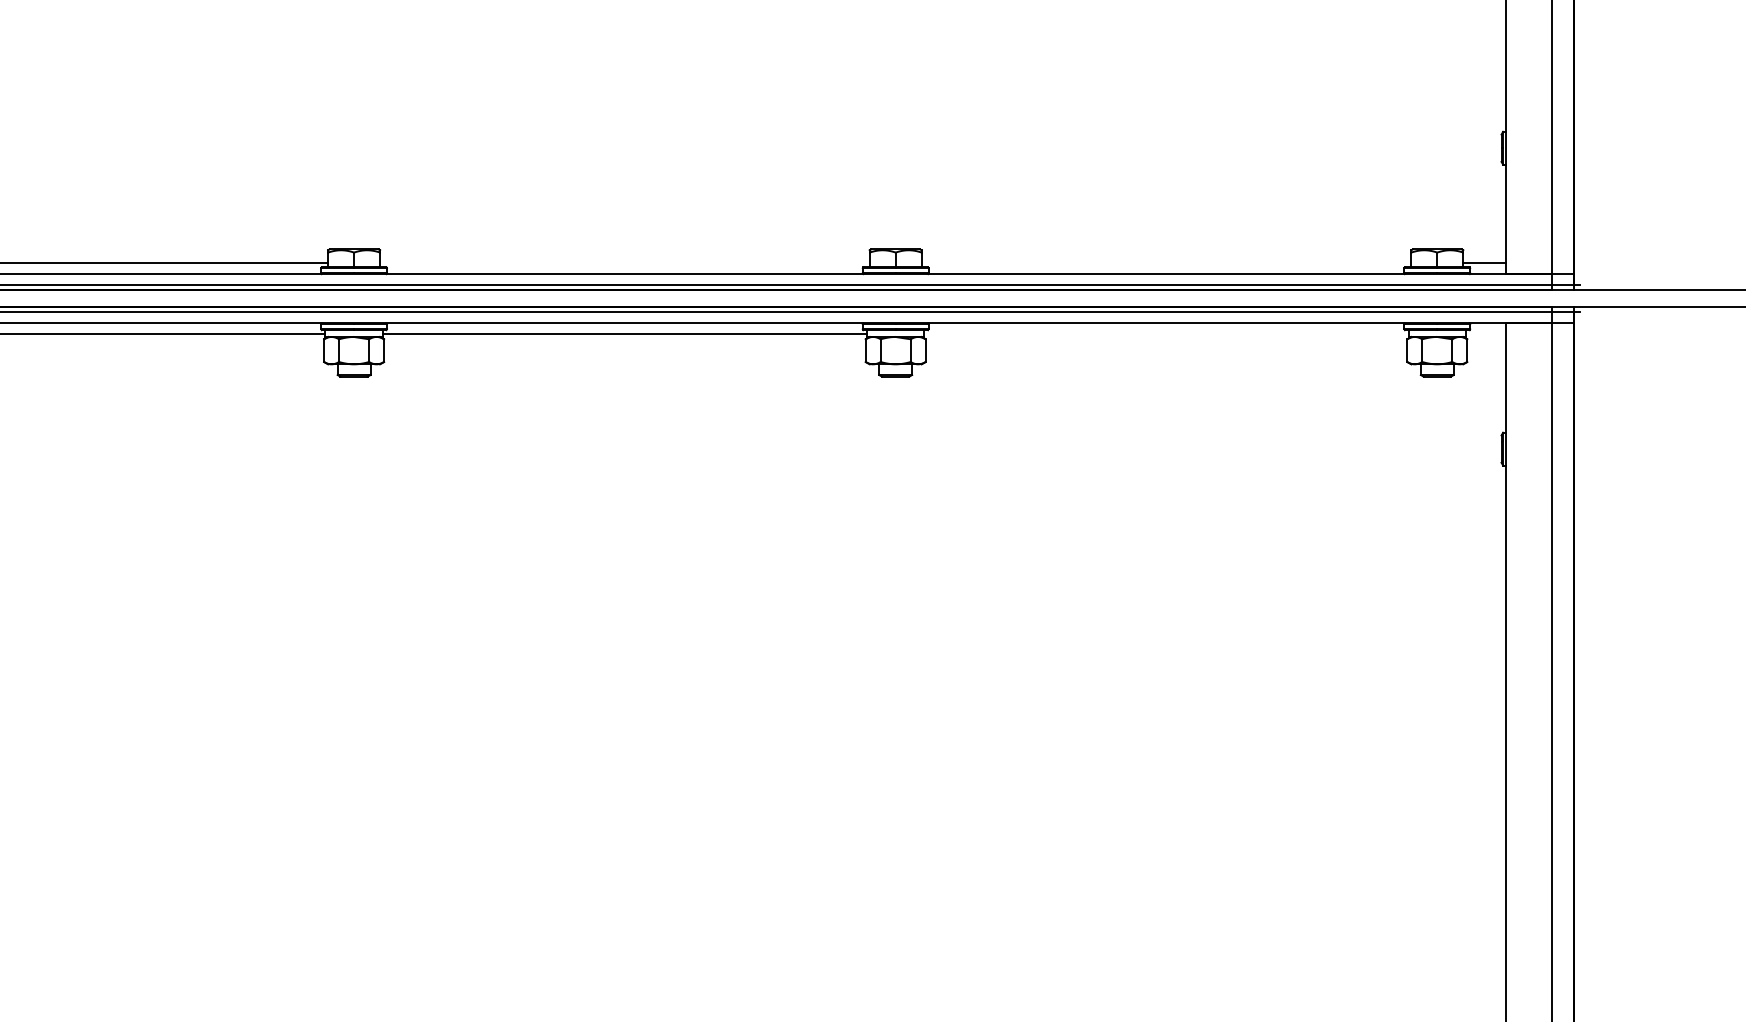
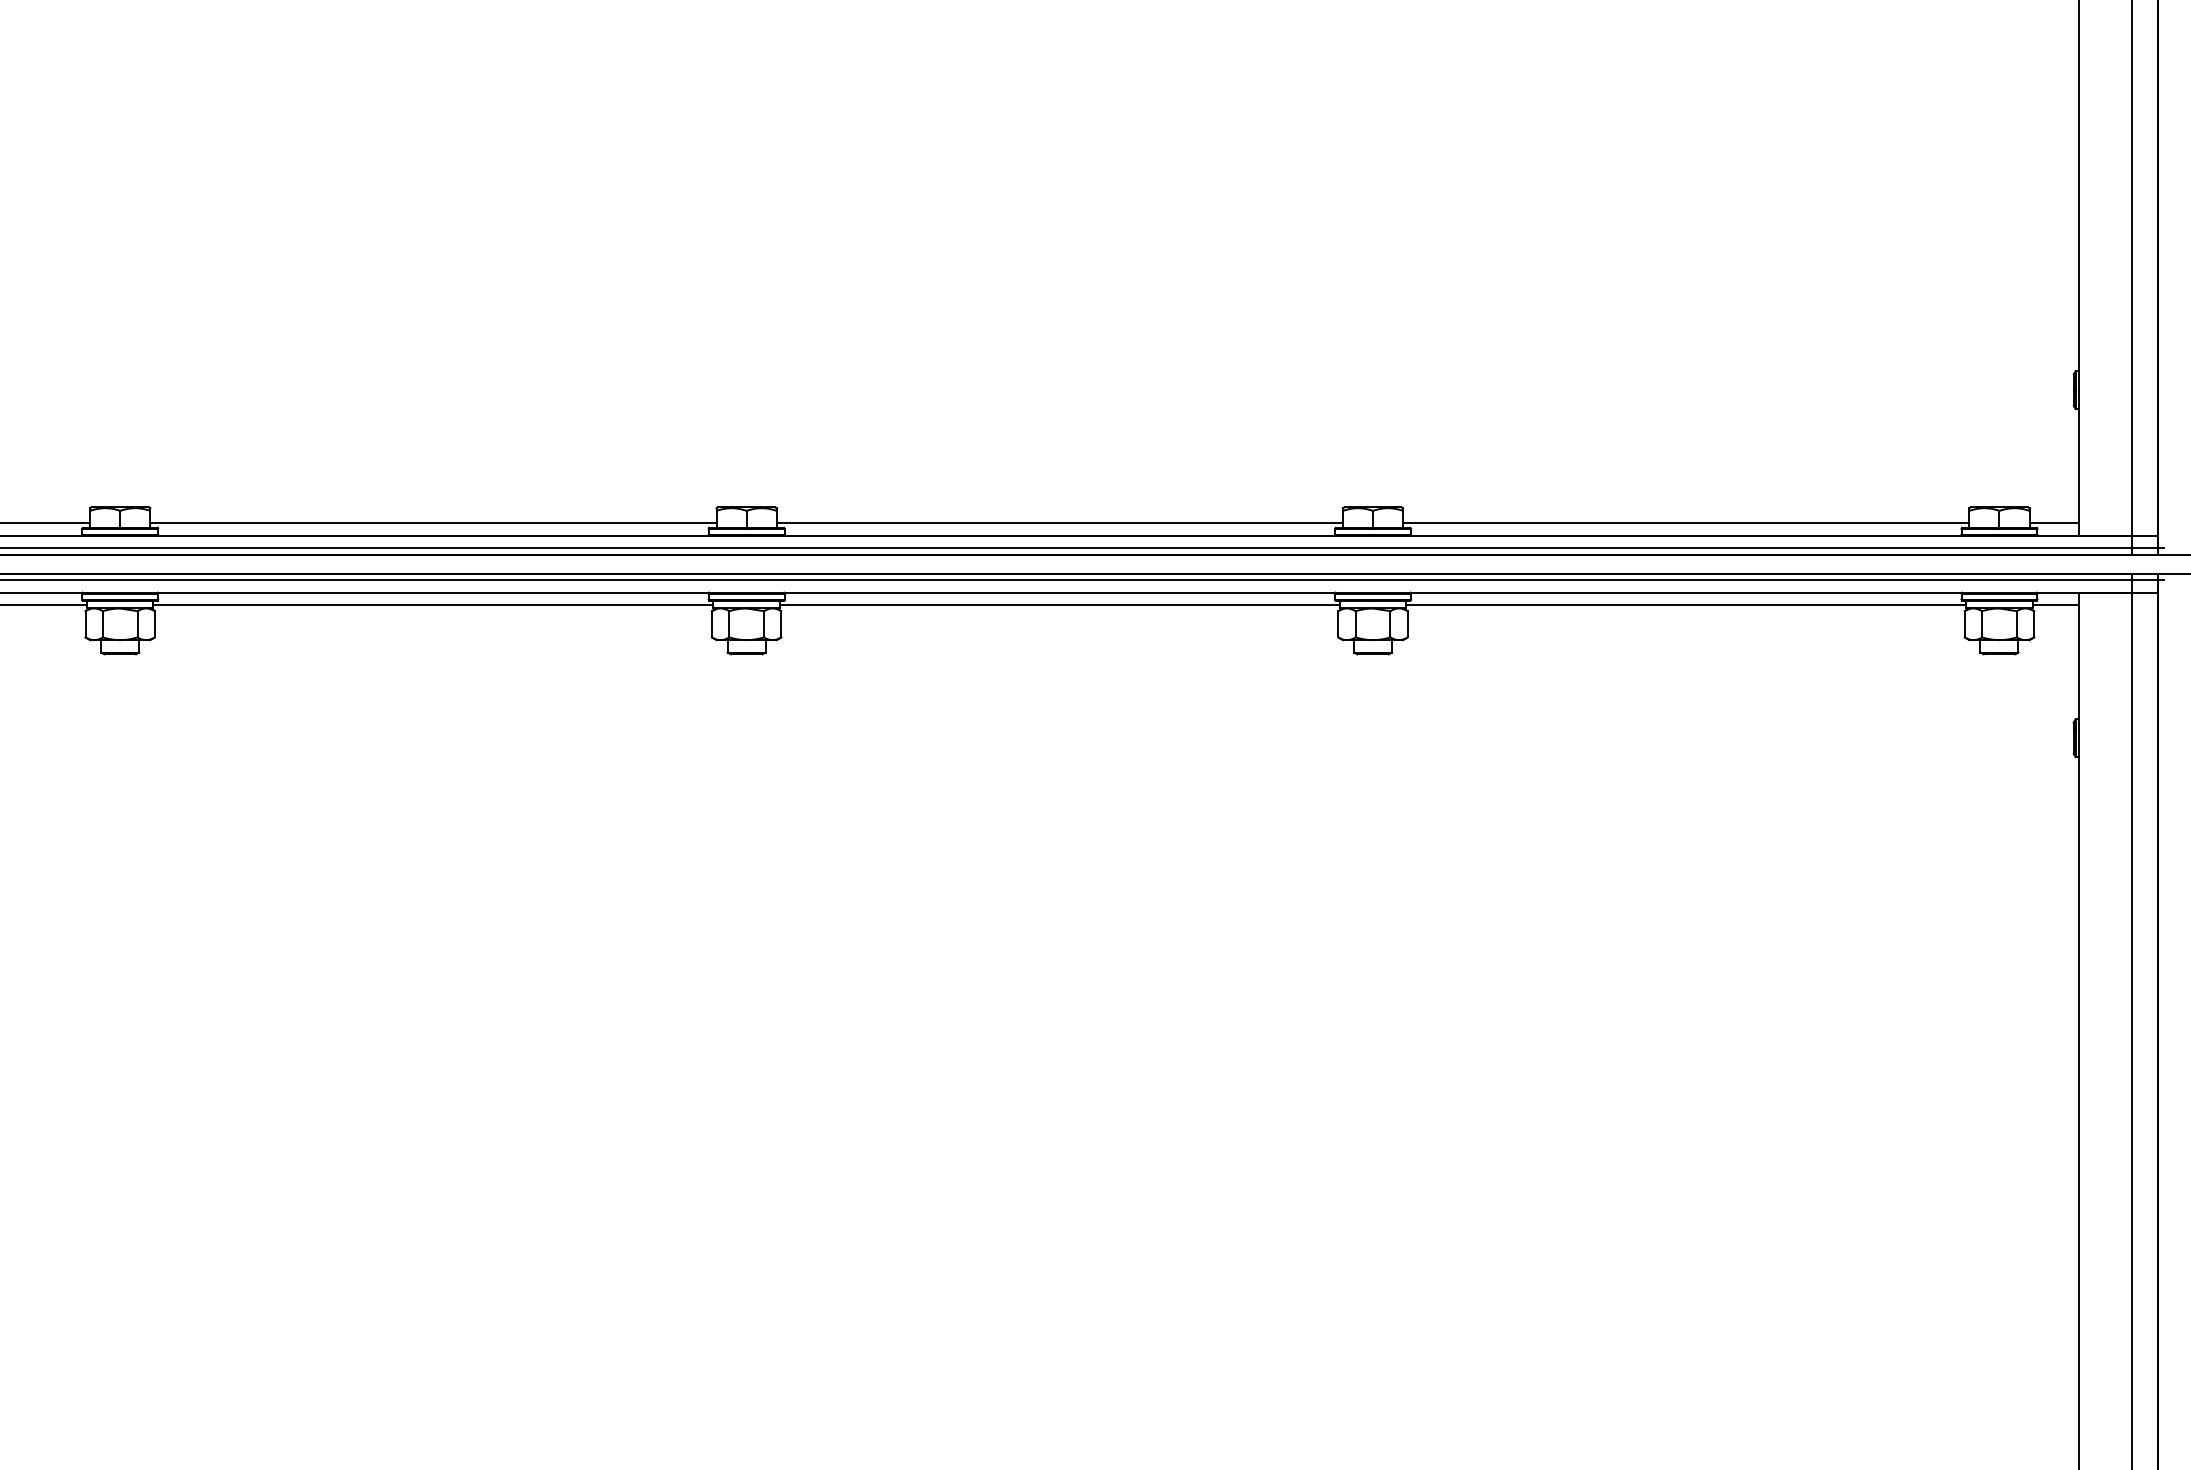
line: (624, 263) -> (1059, 523), added
line: (1166, 263) -> (1686, 523), added
line: (1166, 334) -> (1686, 605), added
line: (1485, 334) -> (2055, 605), added

